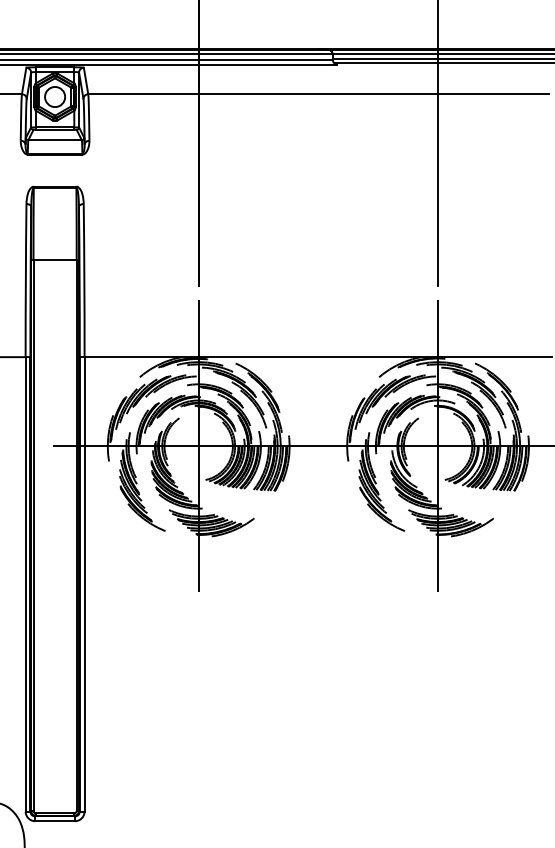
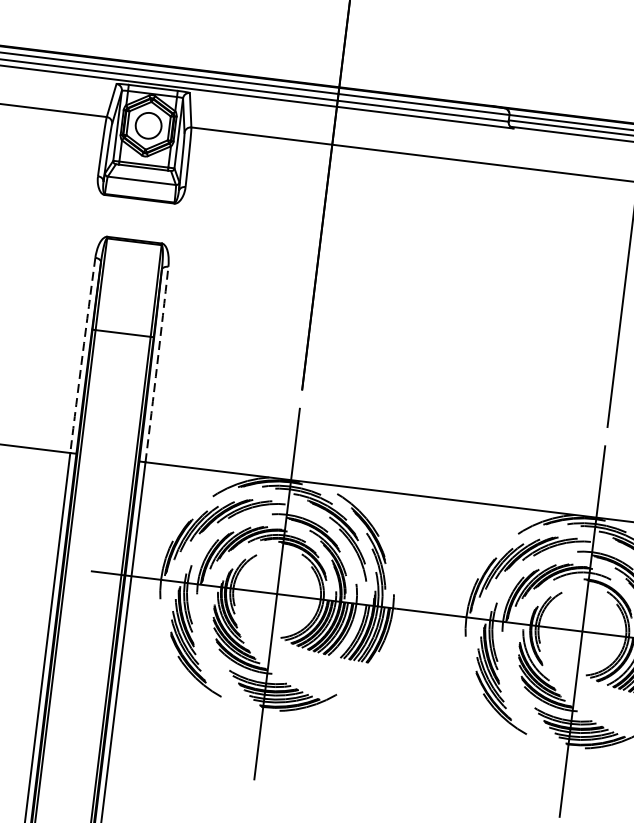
arc: (25, 280) -> (82, 355), solid -> dashed
arc: (84, 280) -> (157, 364), solid -> dashed

